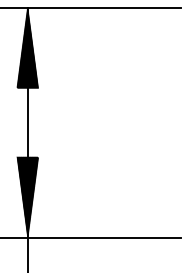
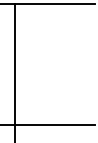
hatch: (27, 48) -> (14, 25), removed
hatch: (27, 197) -> (14, 103), removed

